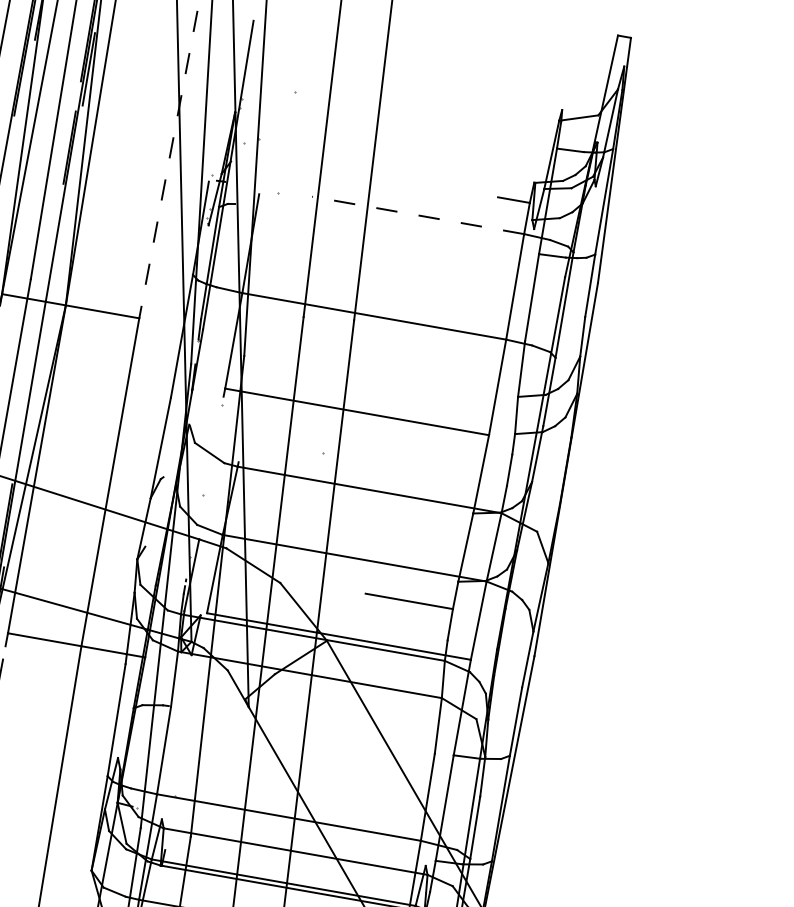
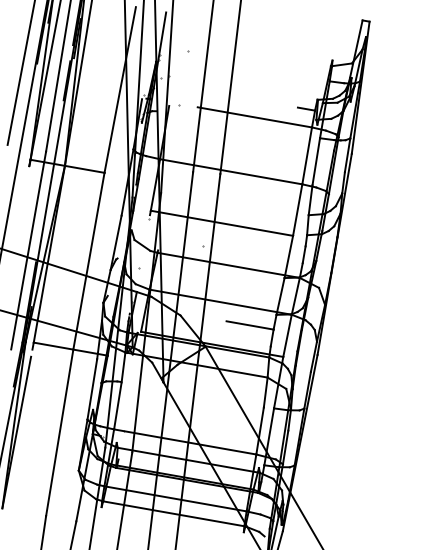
line: (168, 165) -> (120, 90), dashed -> solid
line: (417, 215) -> (254, 117), dashed -> solid

